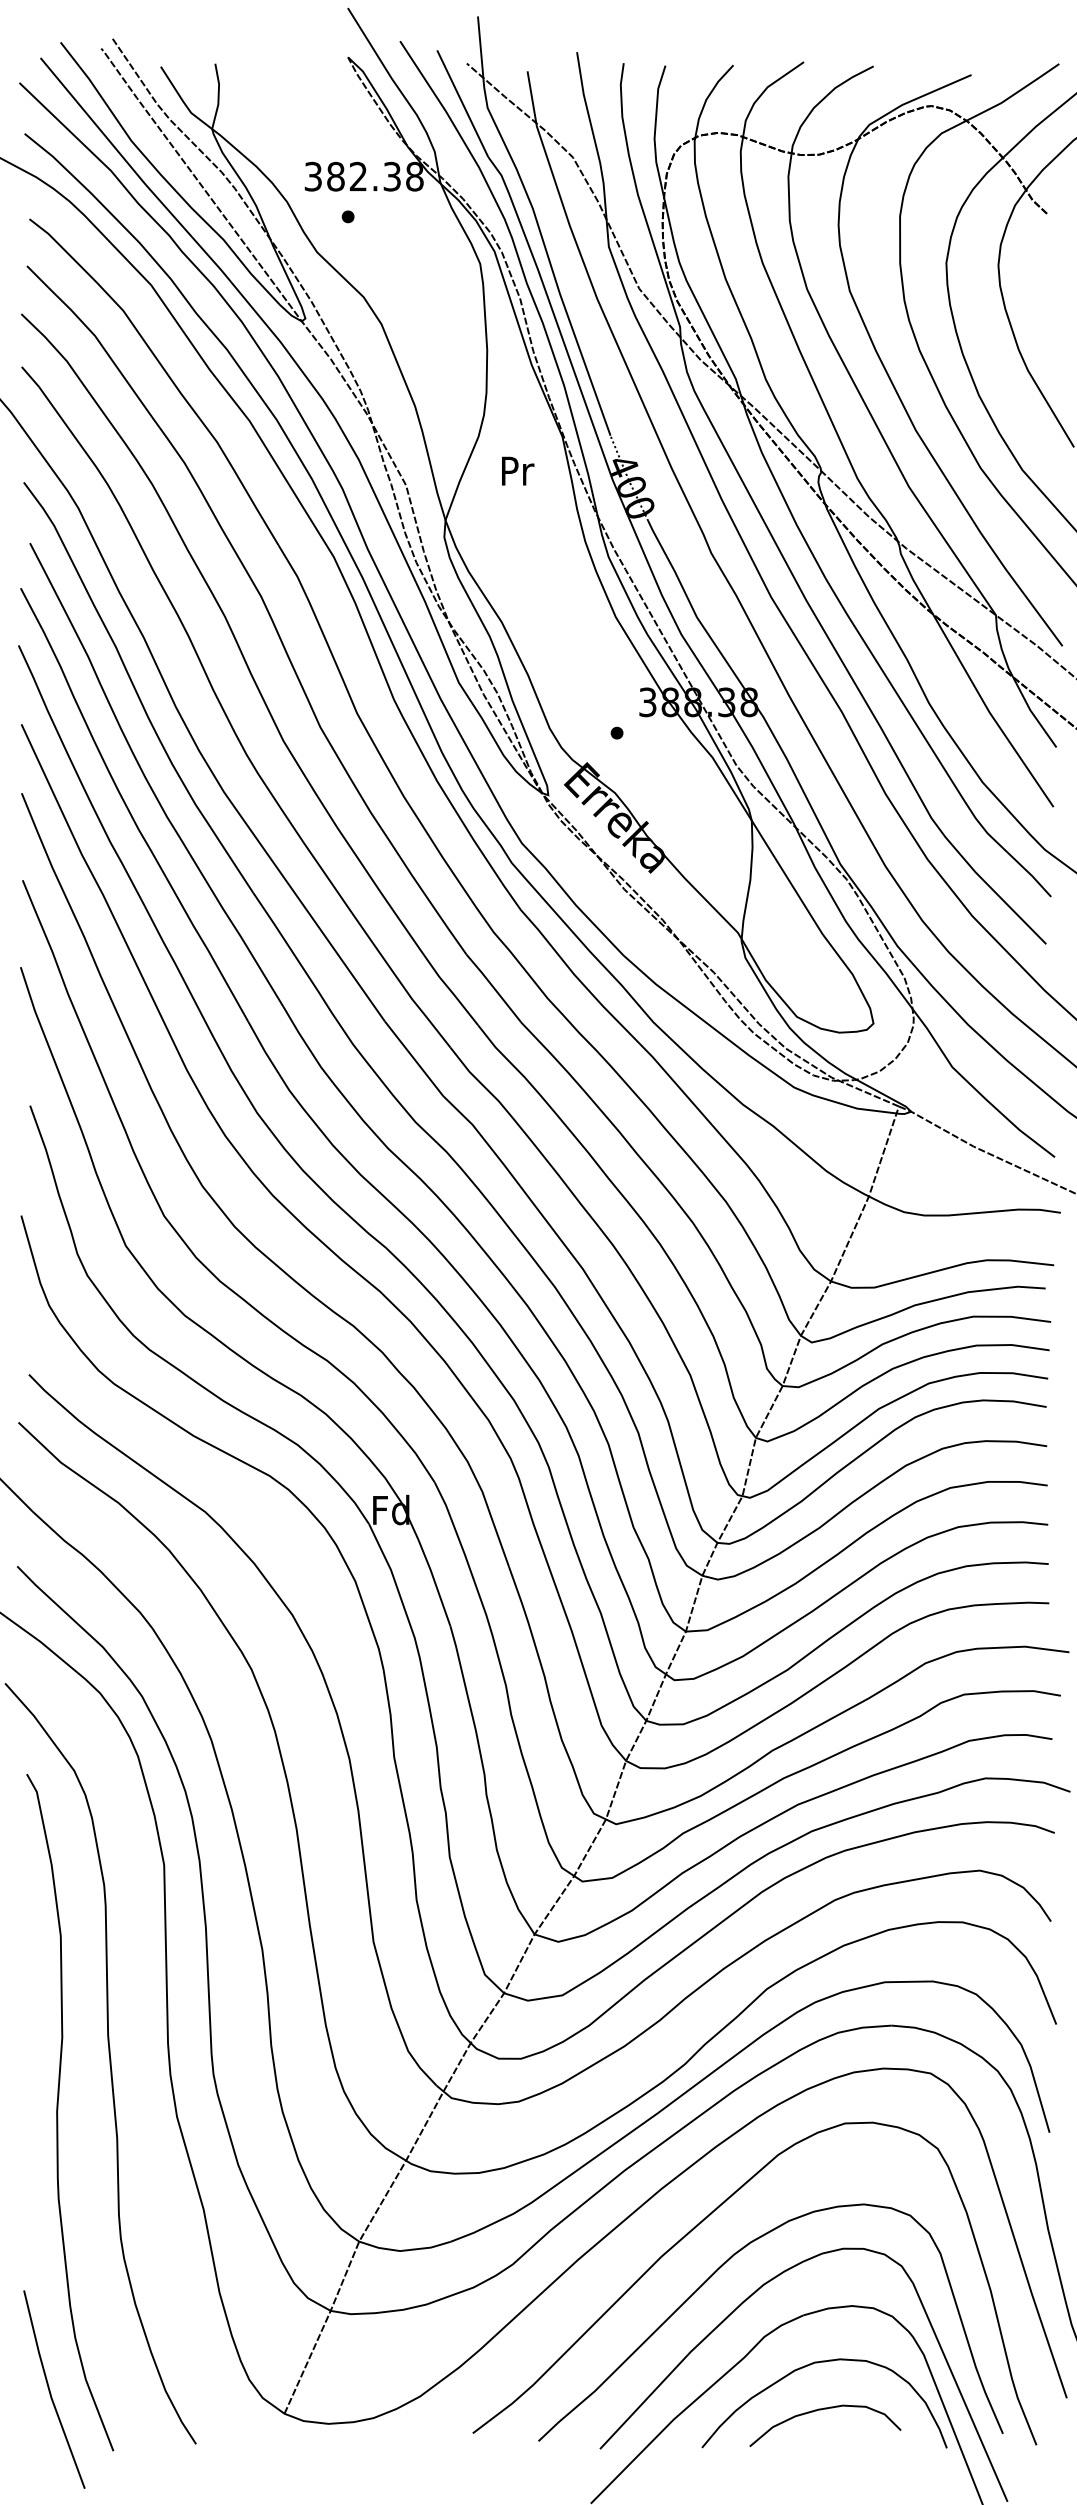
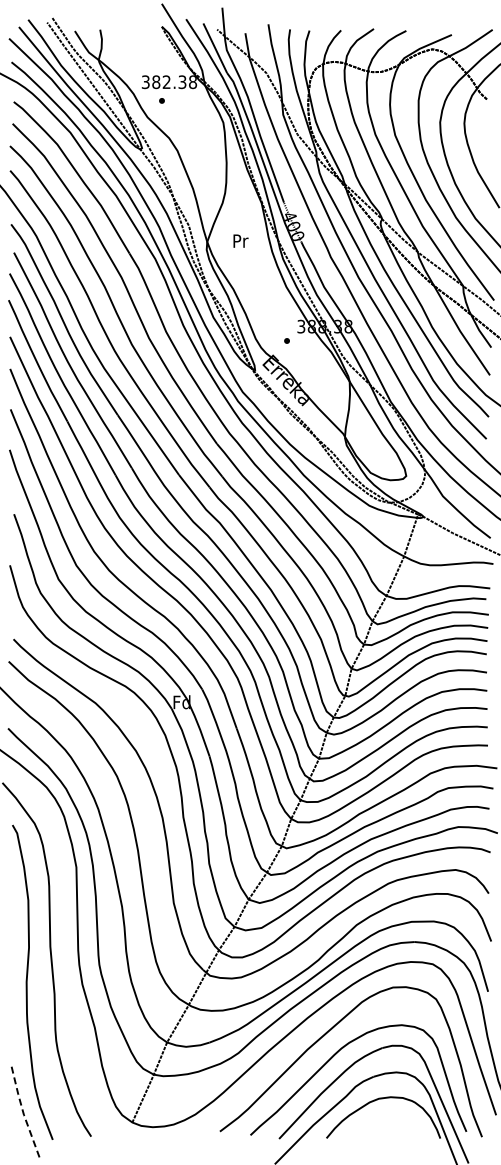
text: (516, 469) -> (240, 240), moved
line: (48, 2390) -> (22, 1111), solid -> dashed
curve: (824, 2411) -> (383, 1121), removed

